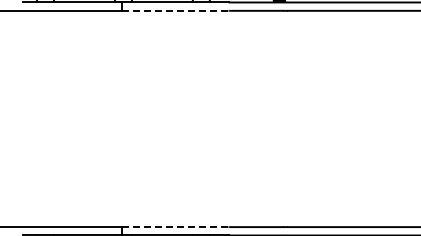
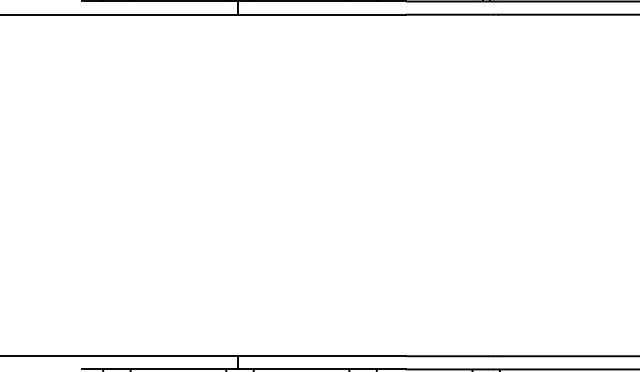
line: (175, 10) -> (322, 14), dashed -> solid
line: (175, 227) -> (322, 356), dashed -> solid

